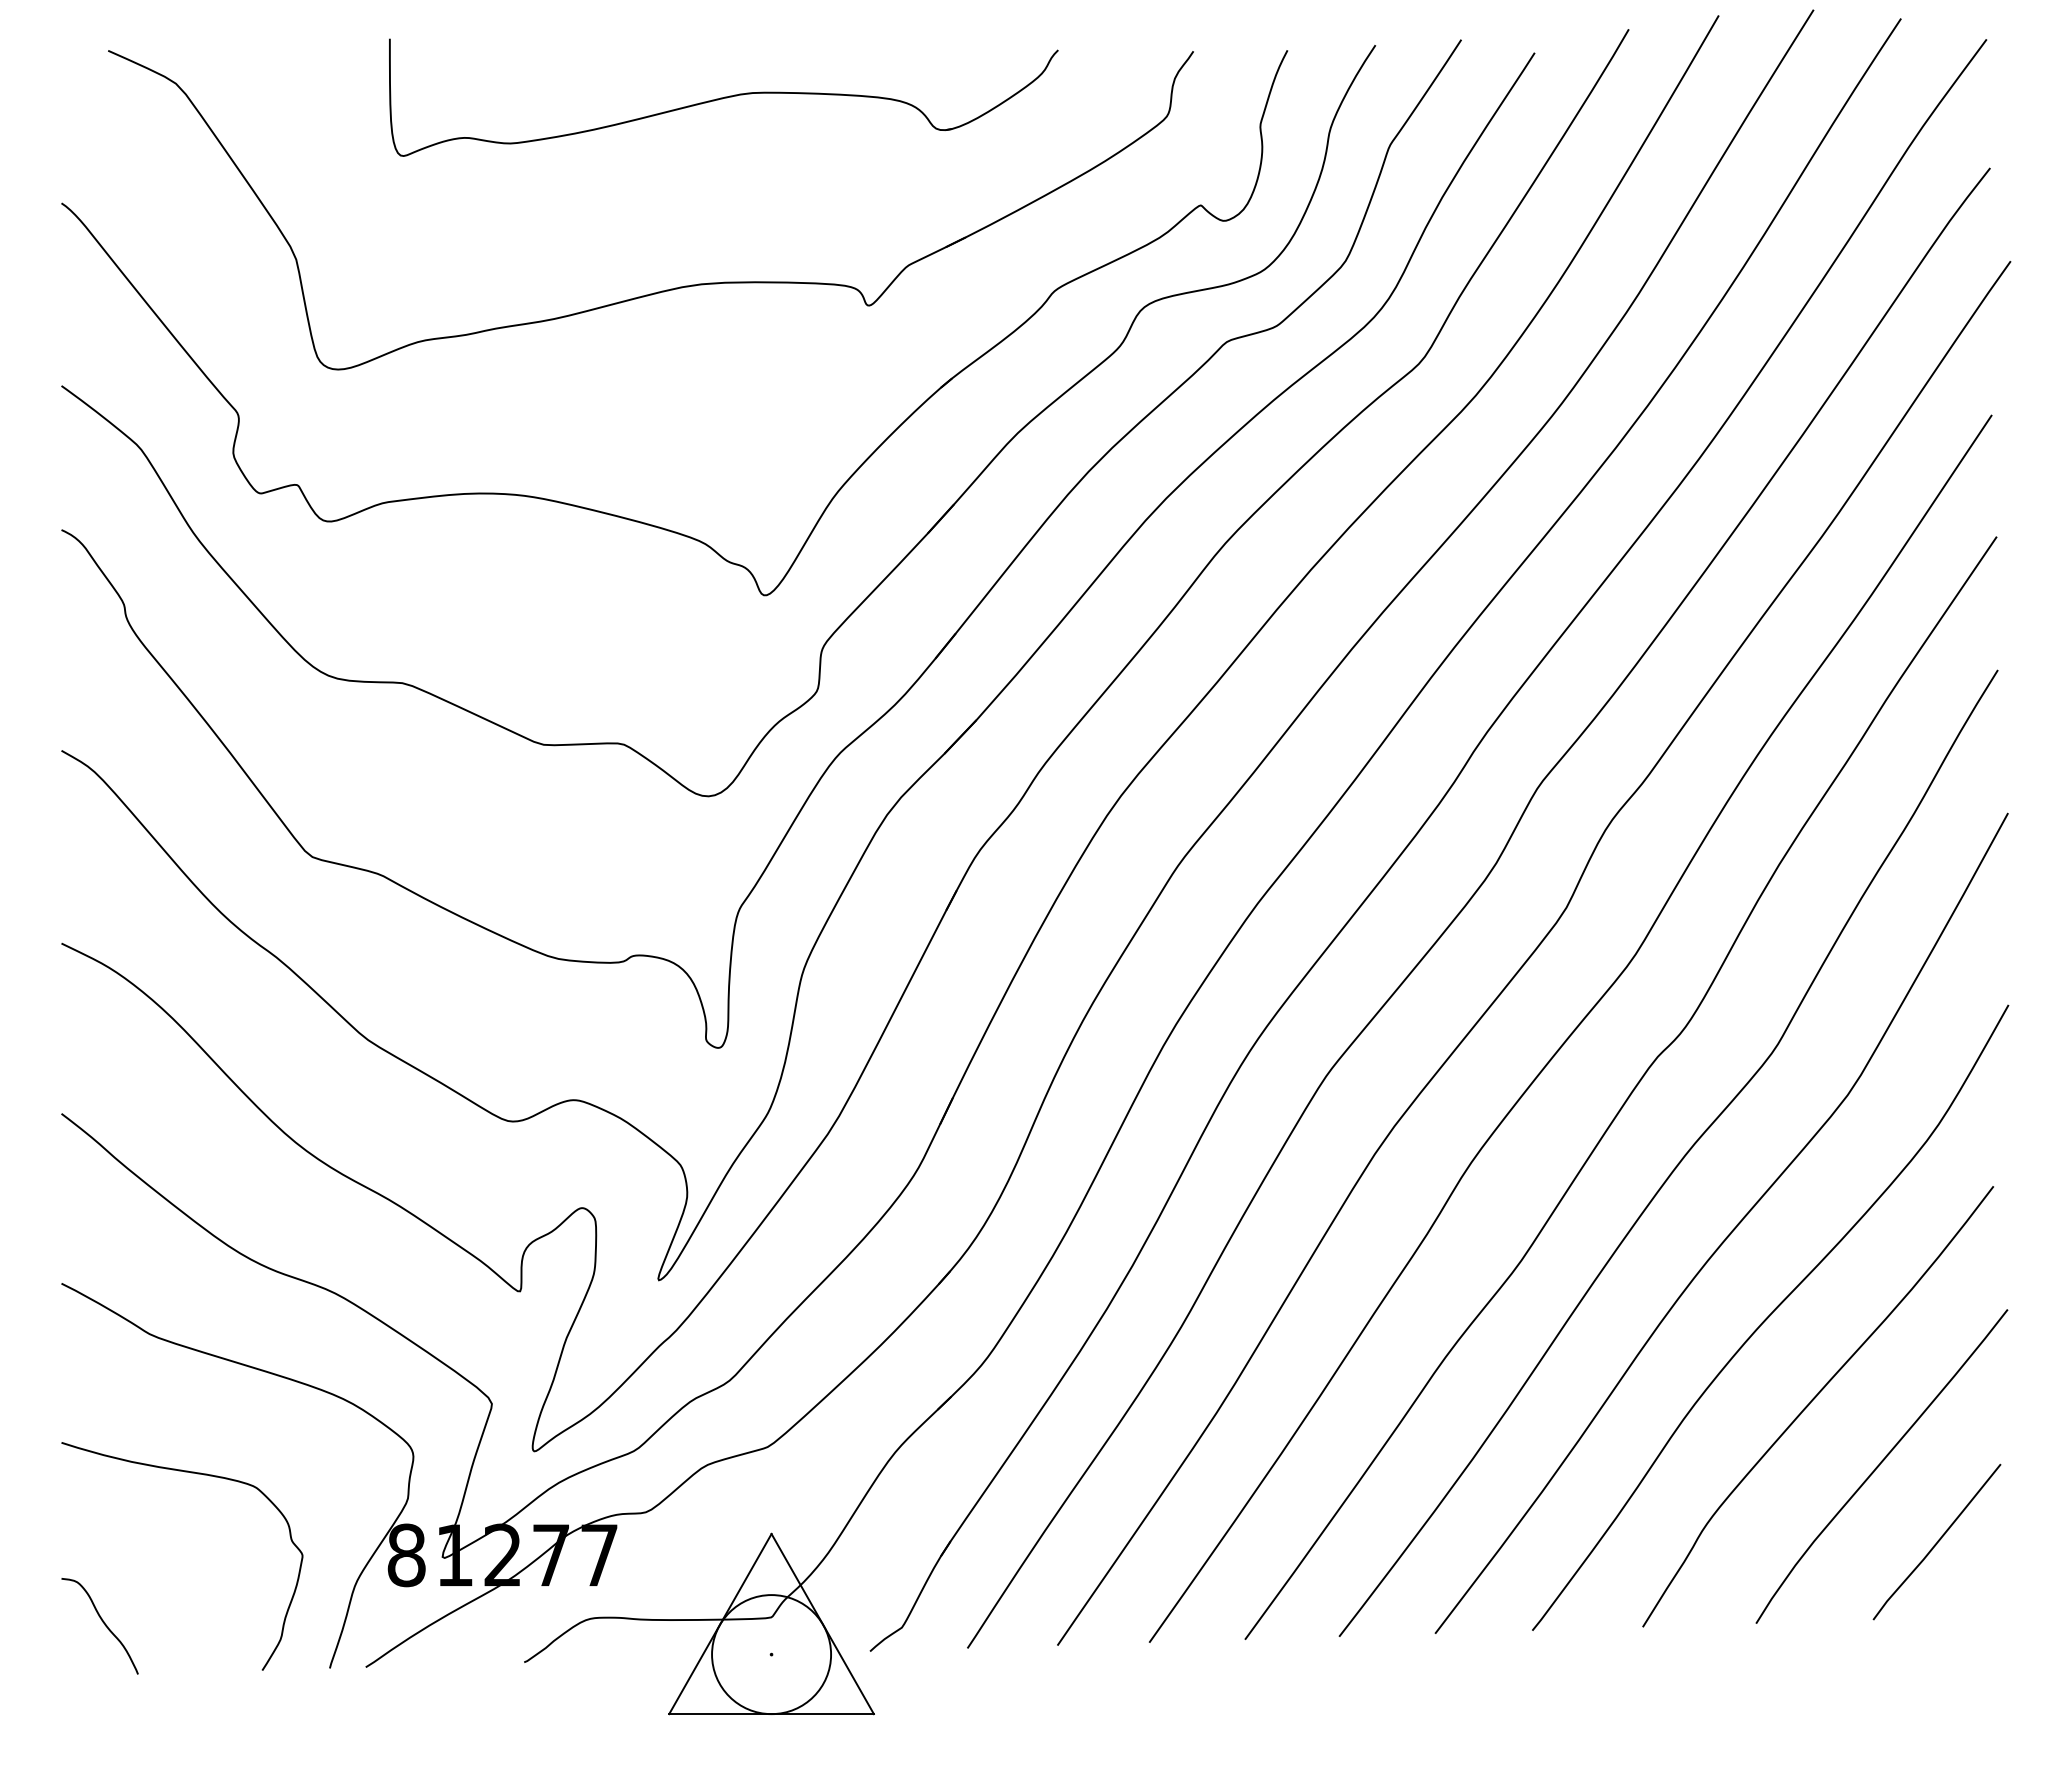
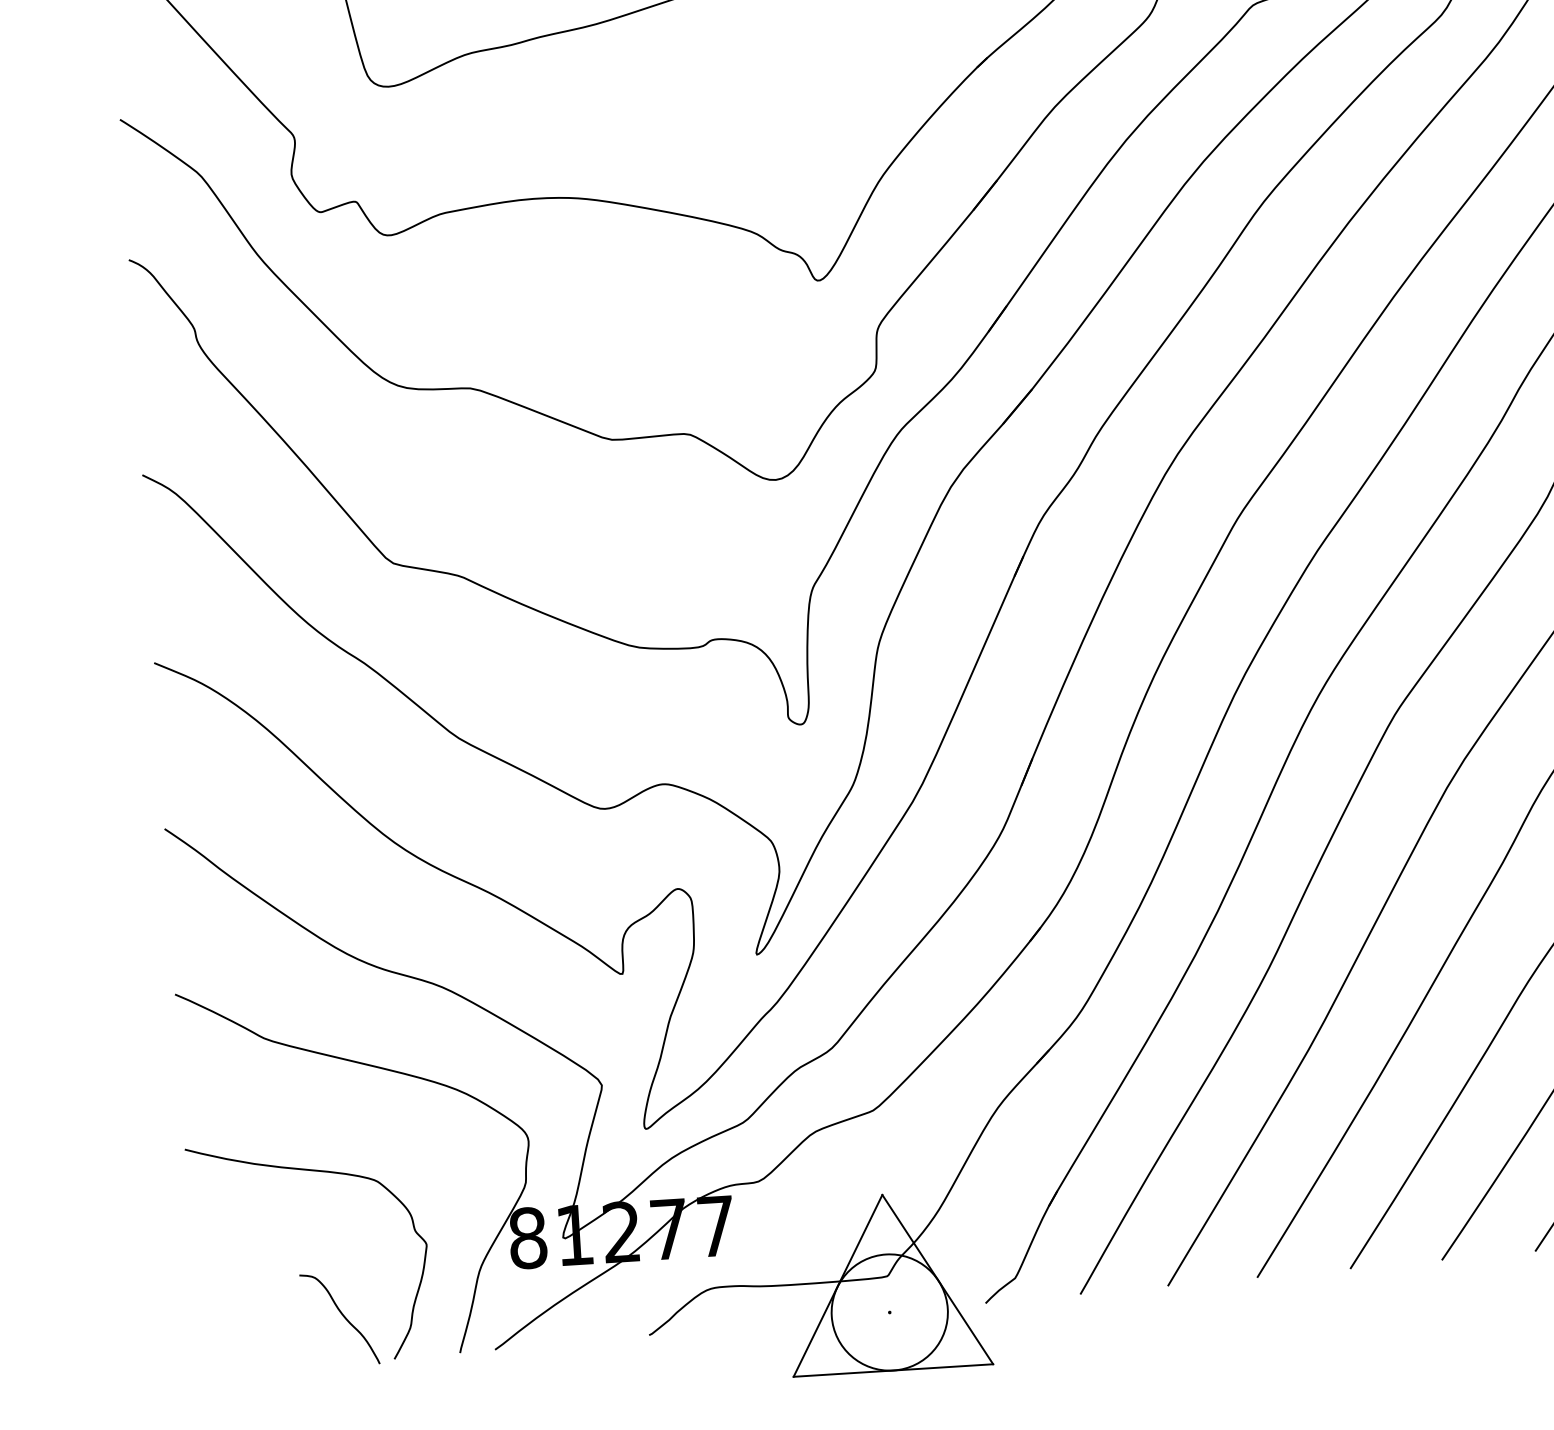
curve: (102, 1622) -> (341, 1315), moved

